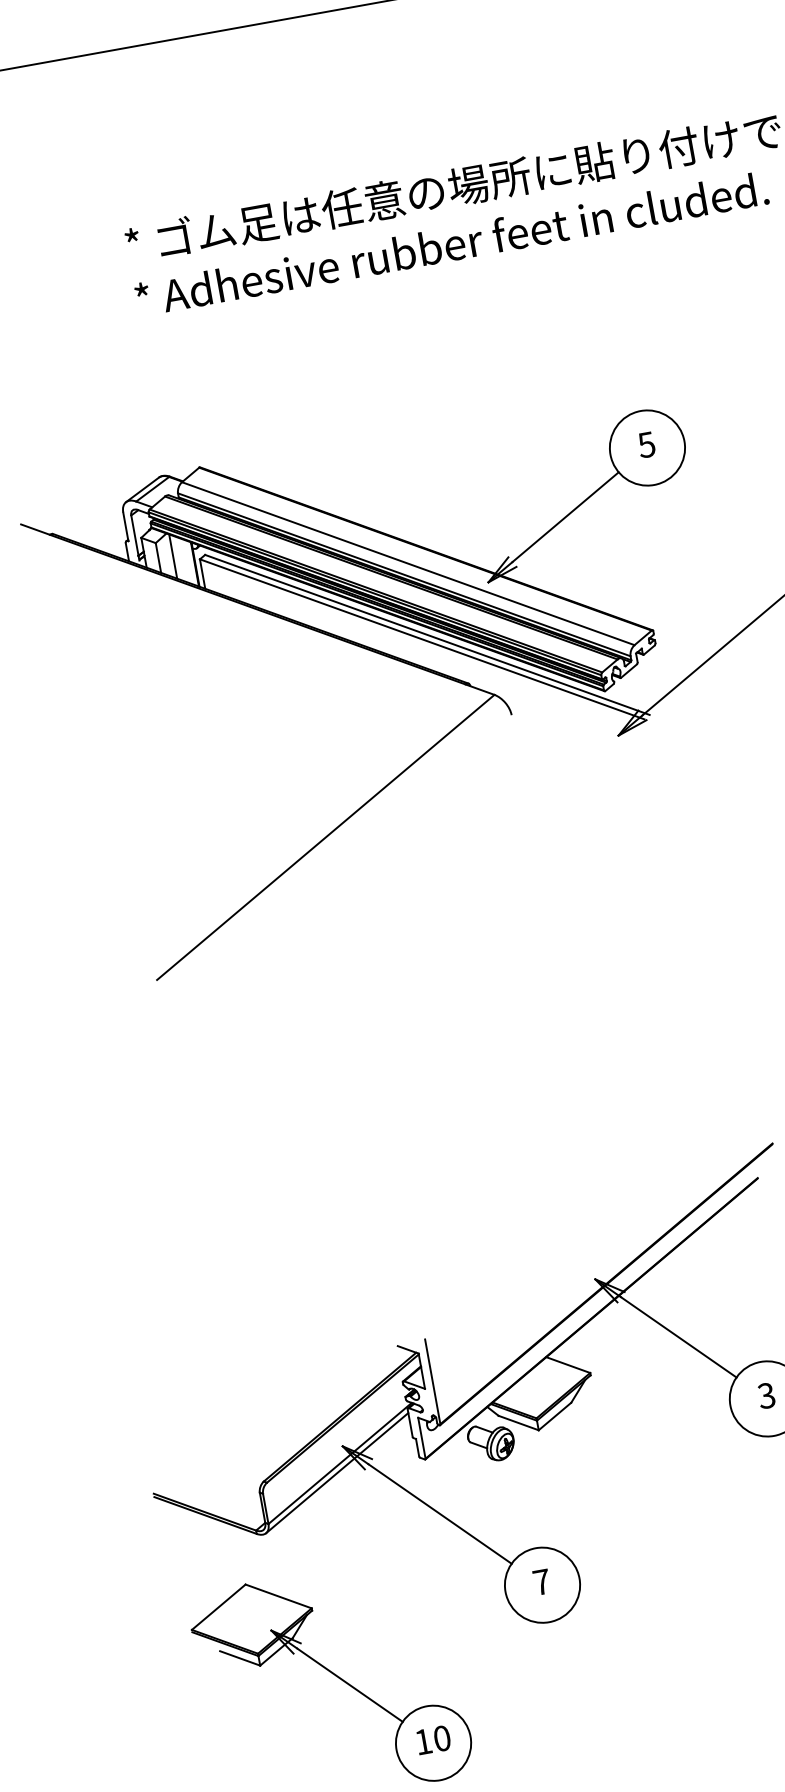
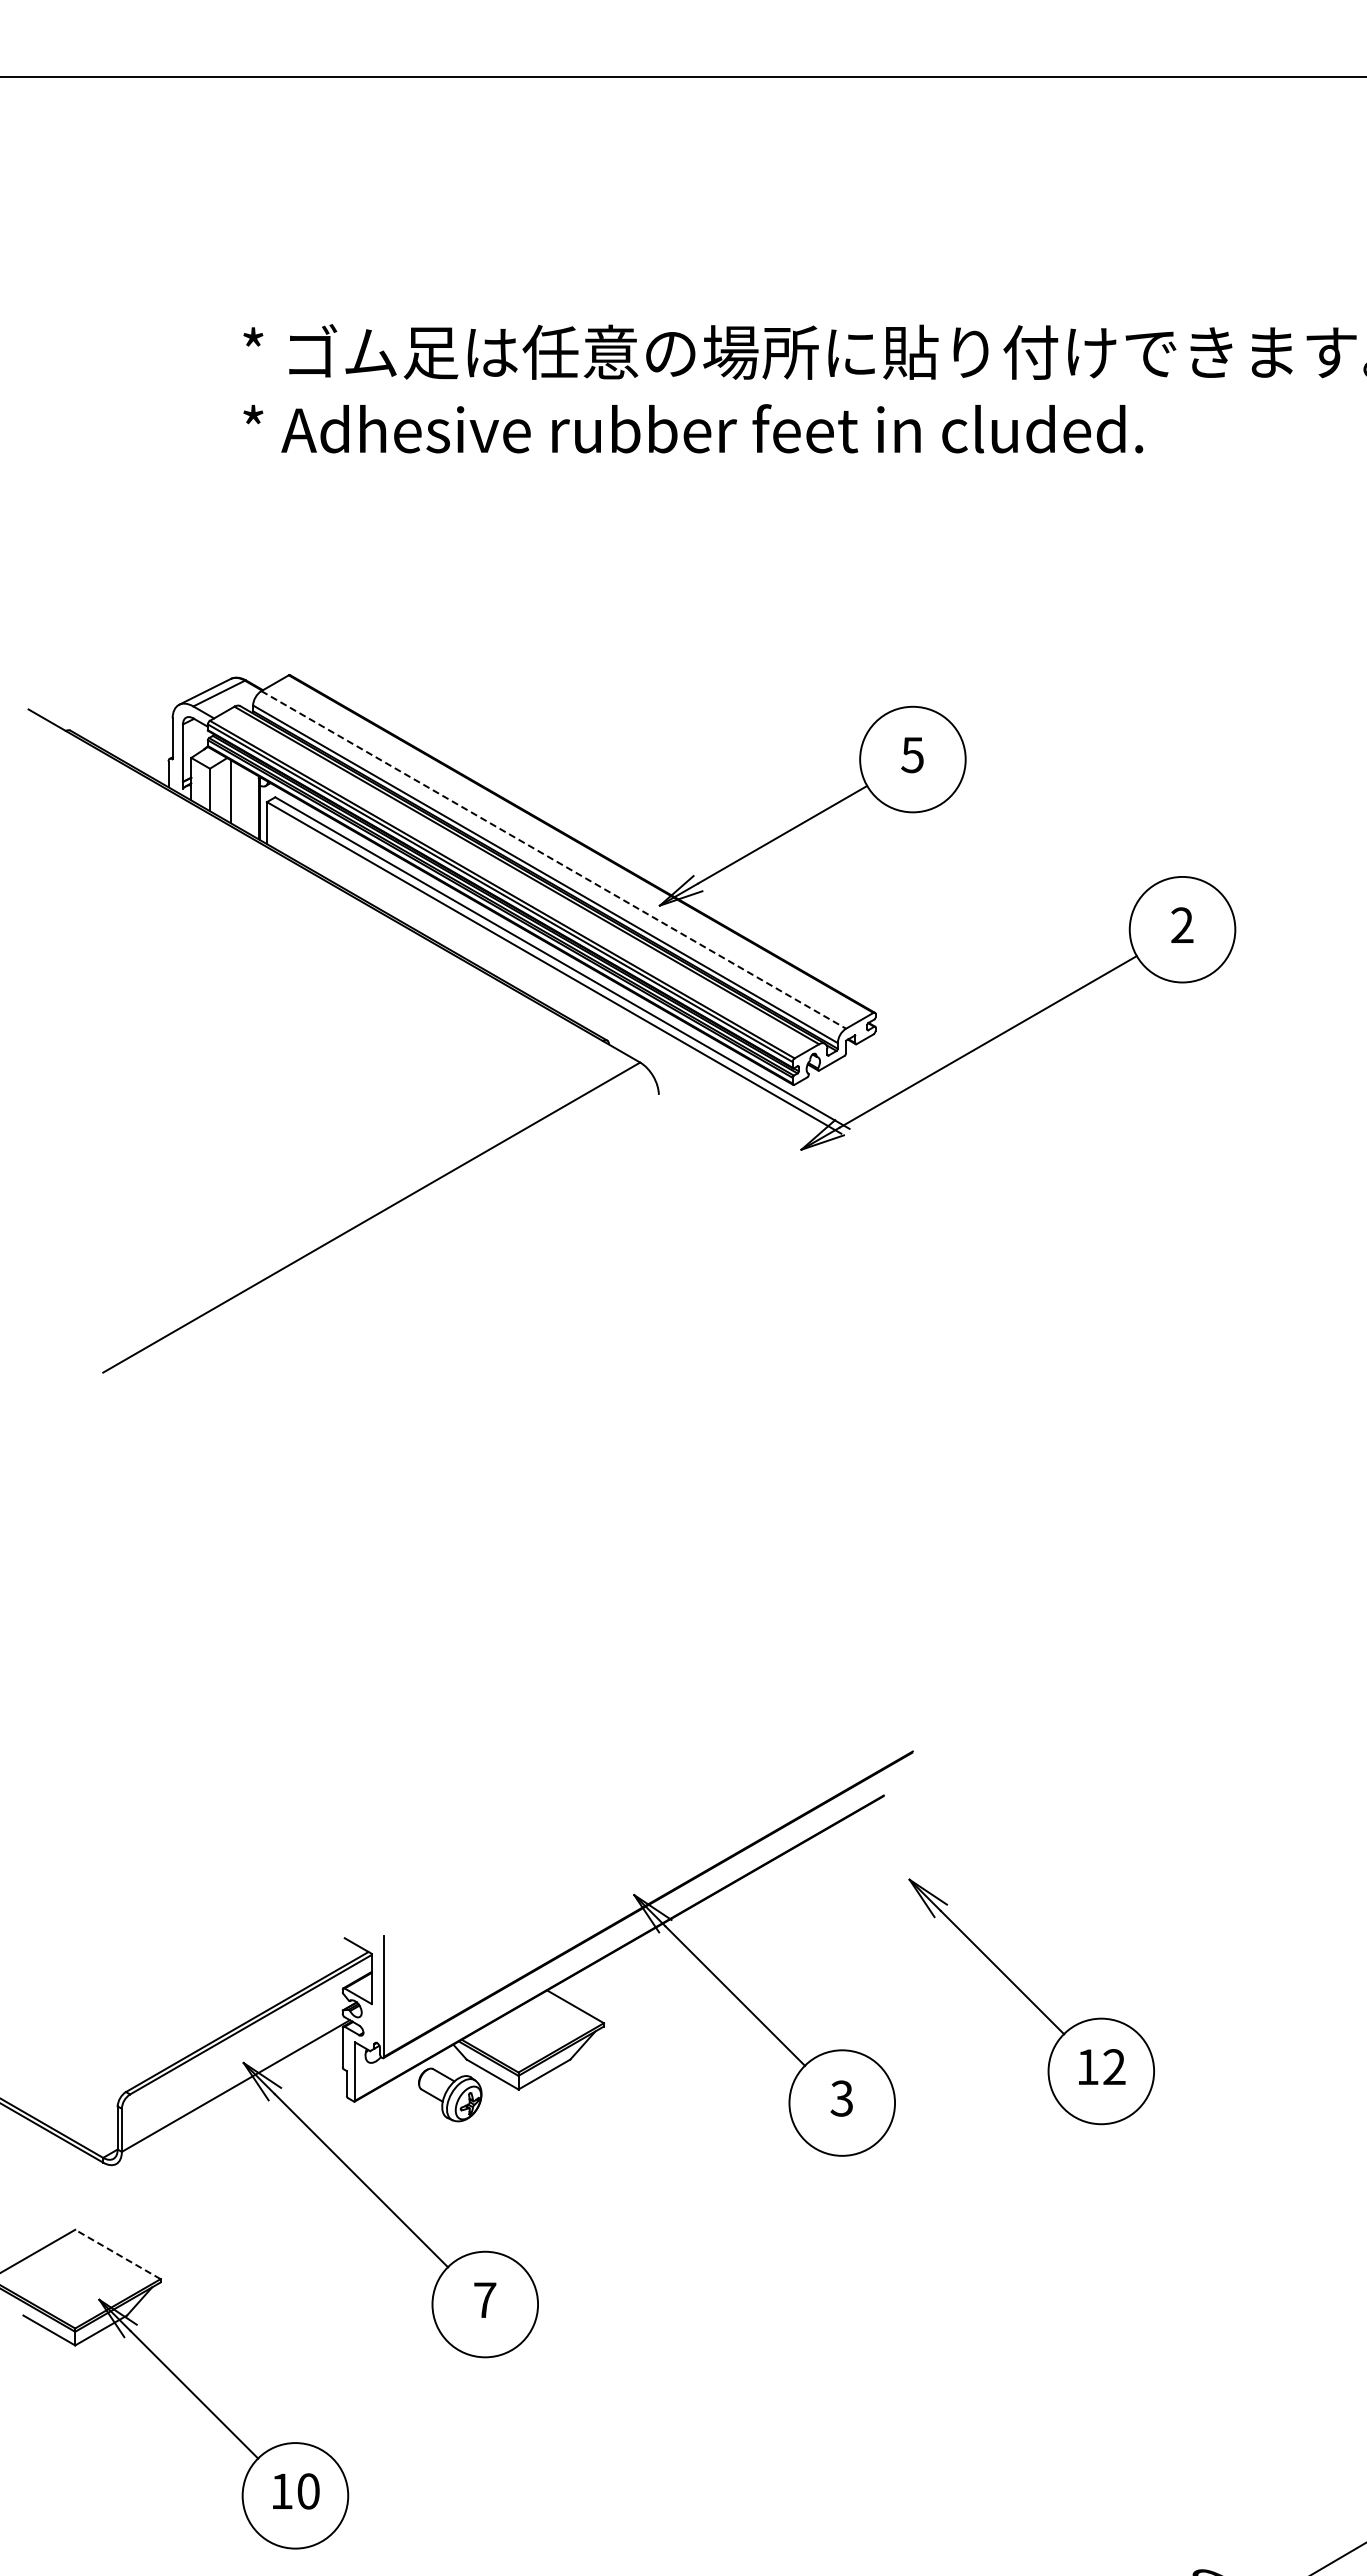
line: (408, 563) -> (553, 859), solid -> dashed
line: (337, 1473) -> (229, 2098), removed
line: (278, 1596) -> (117, 2254), solid -> dashed

